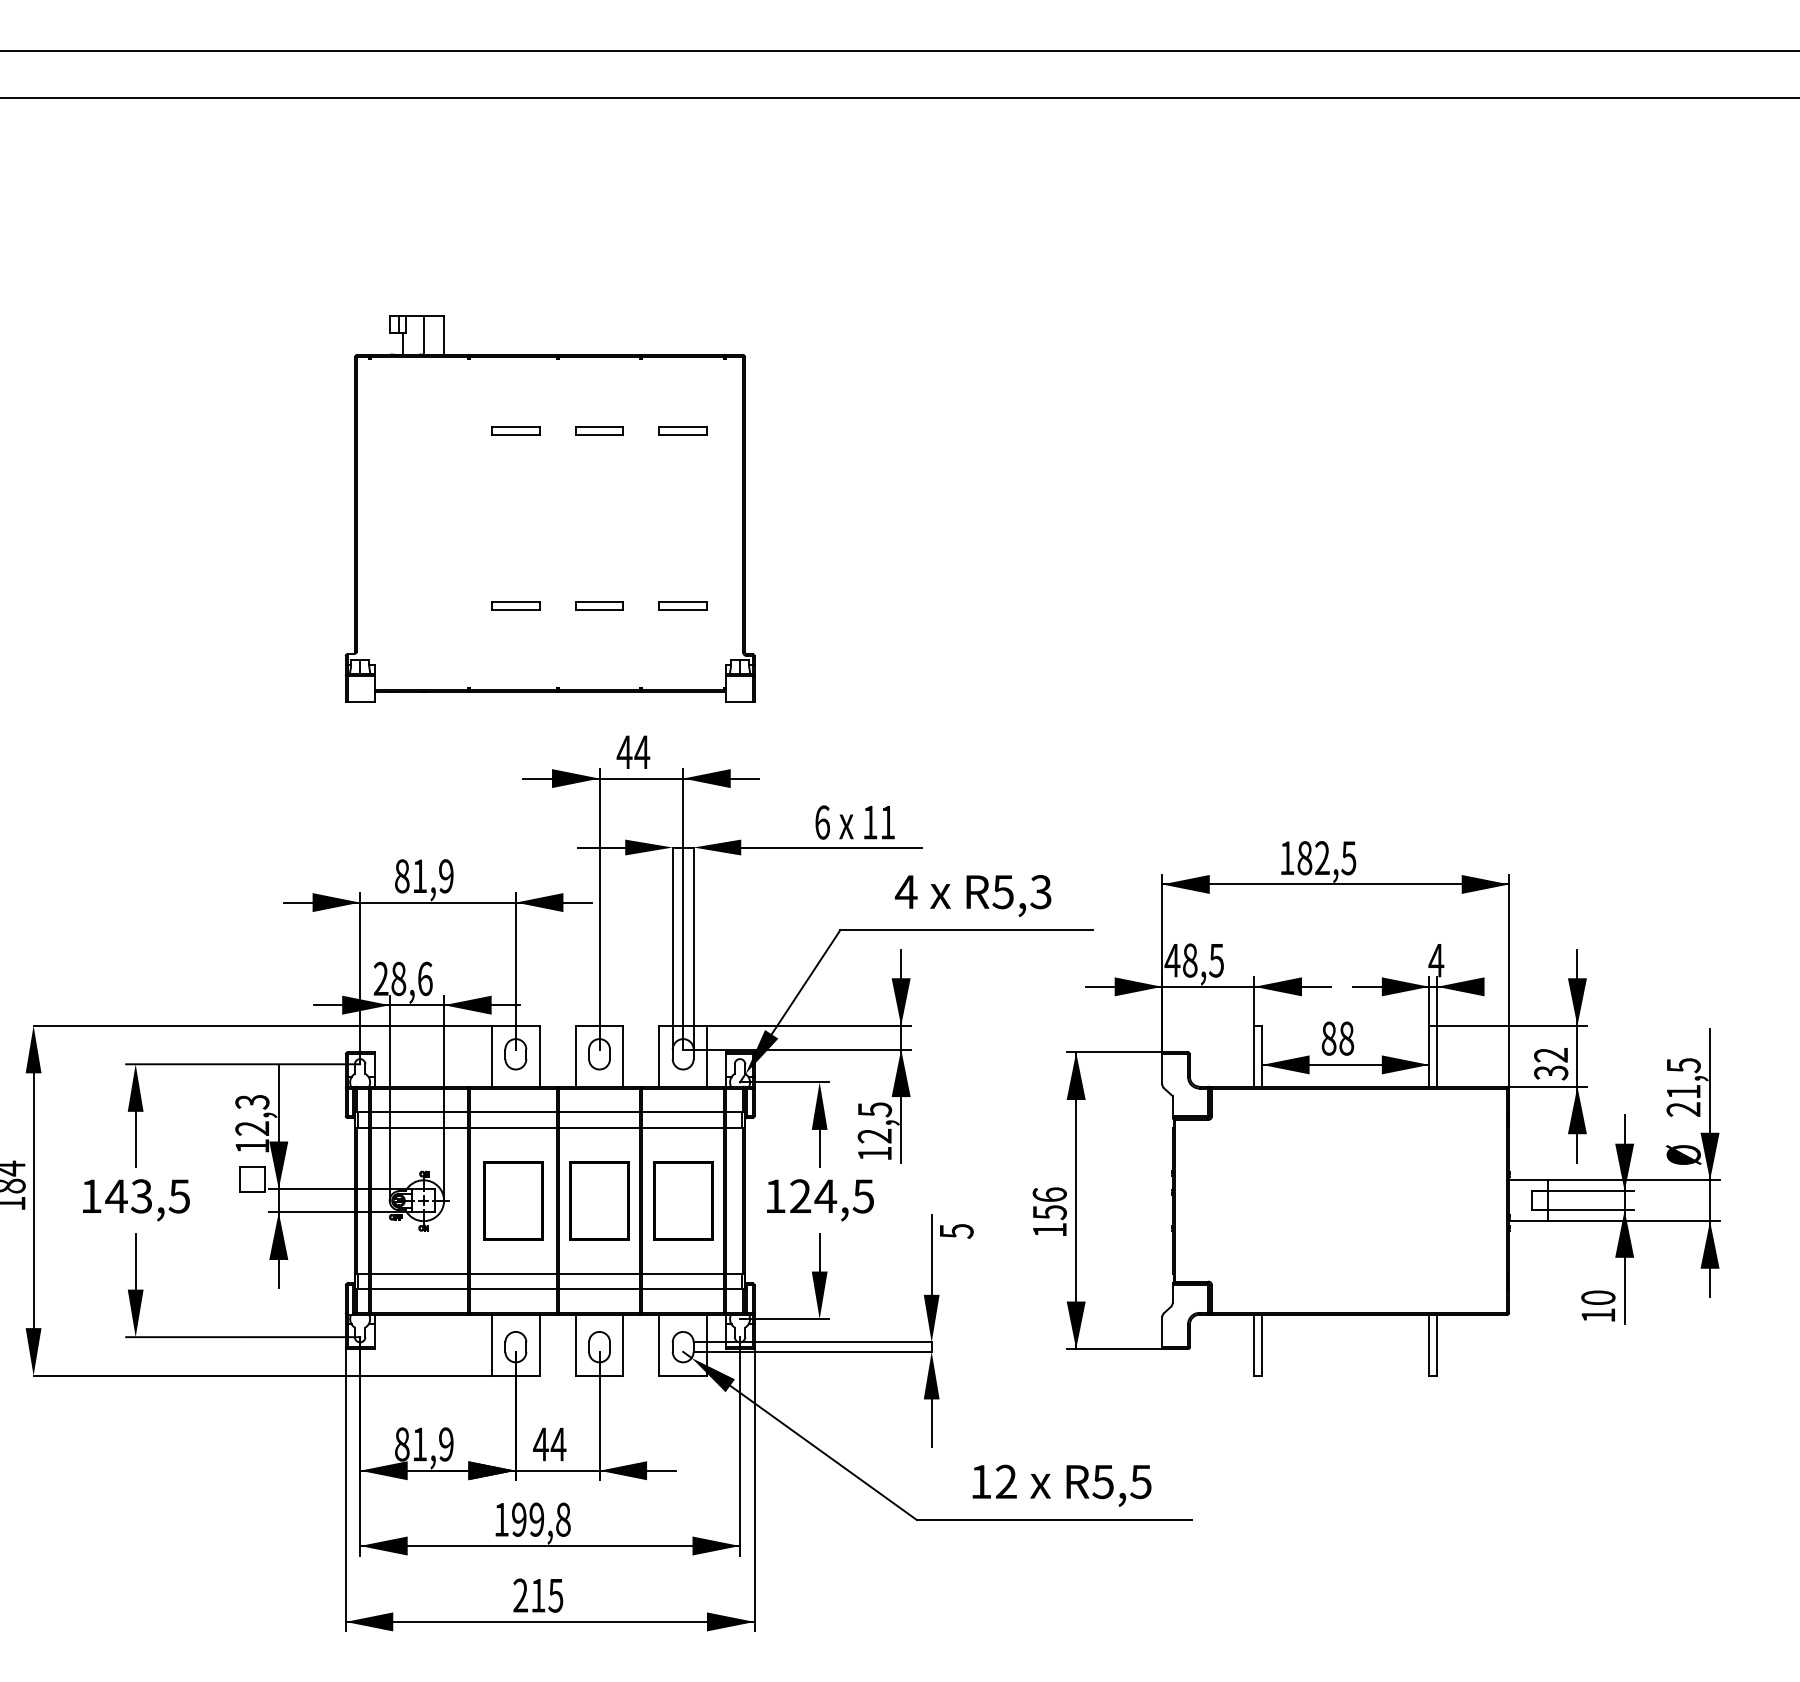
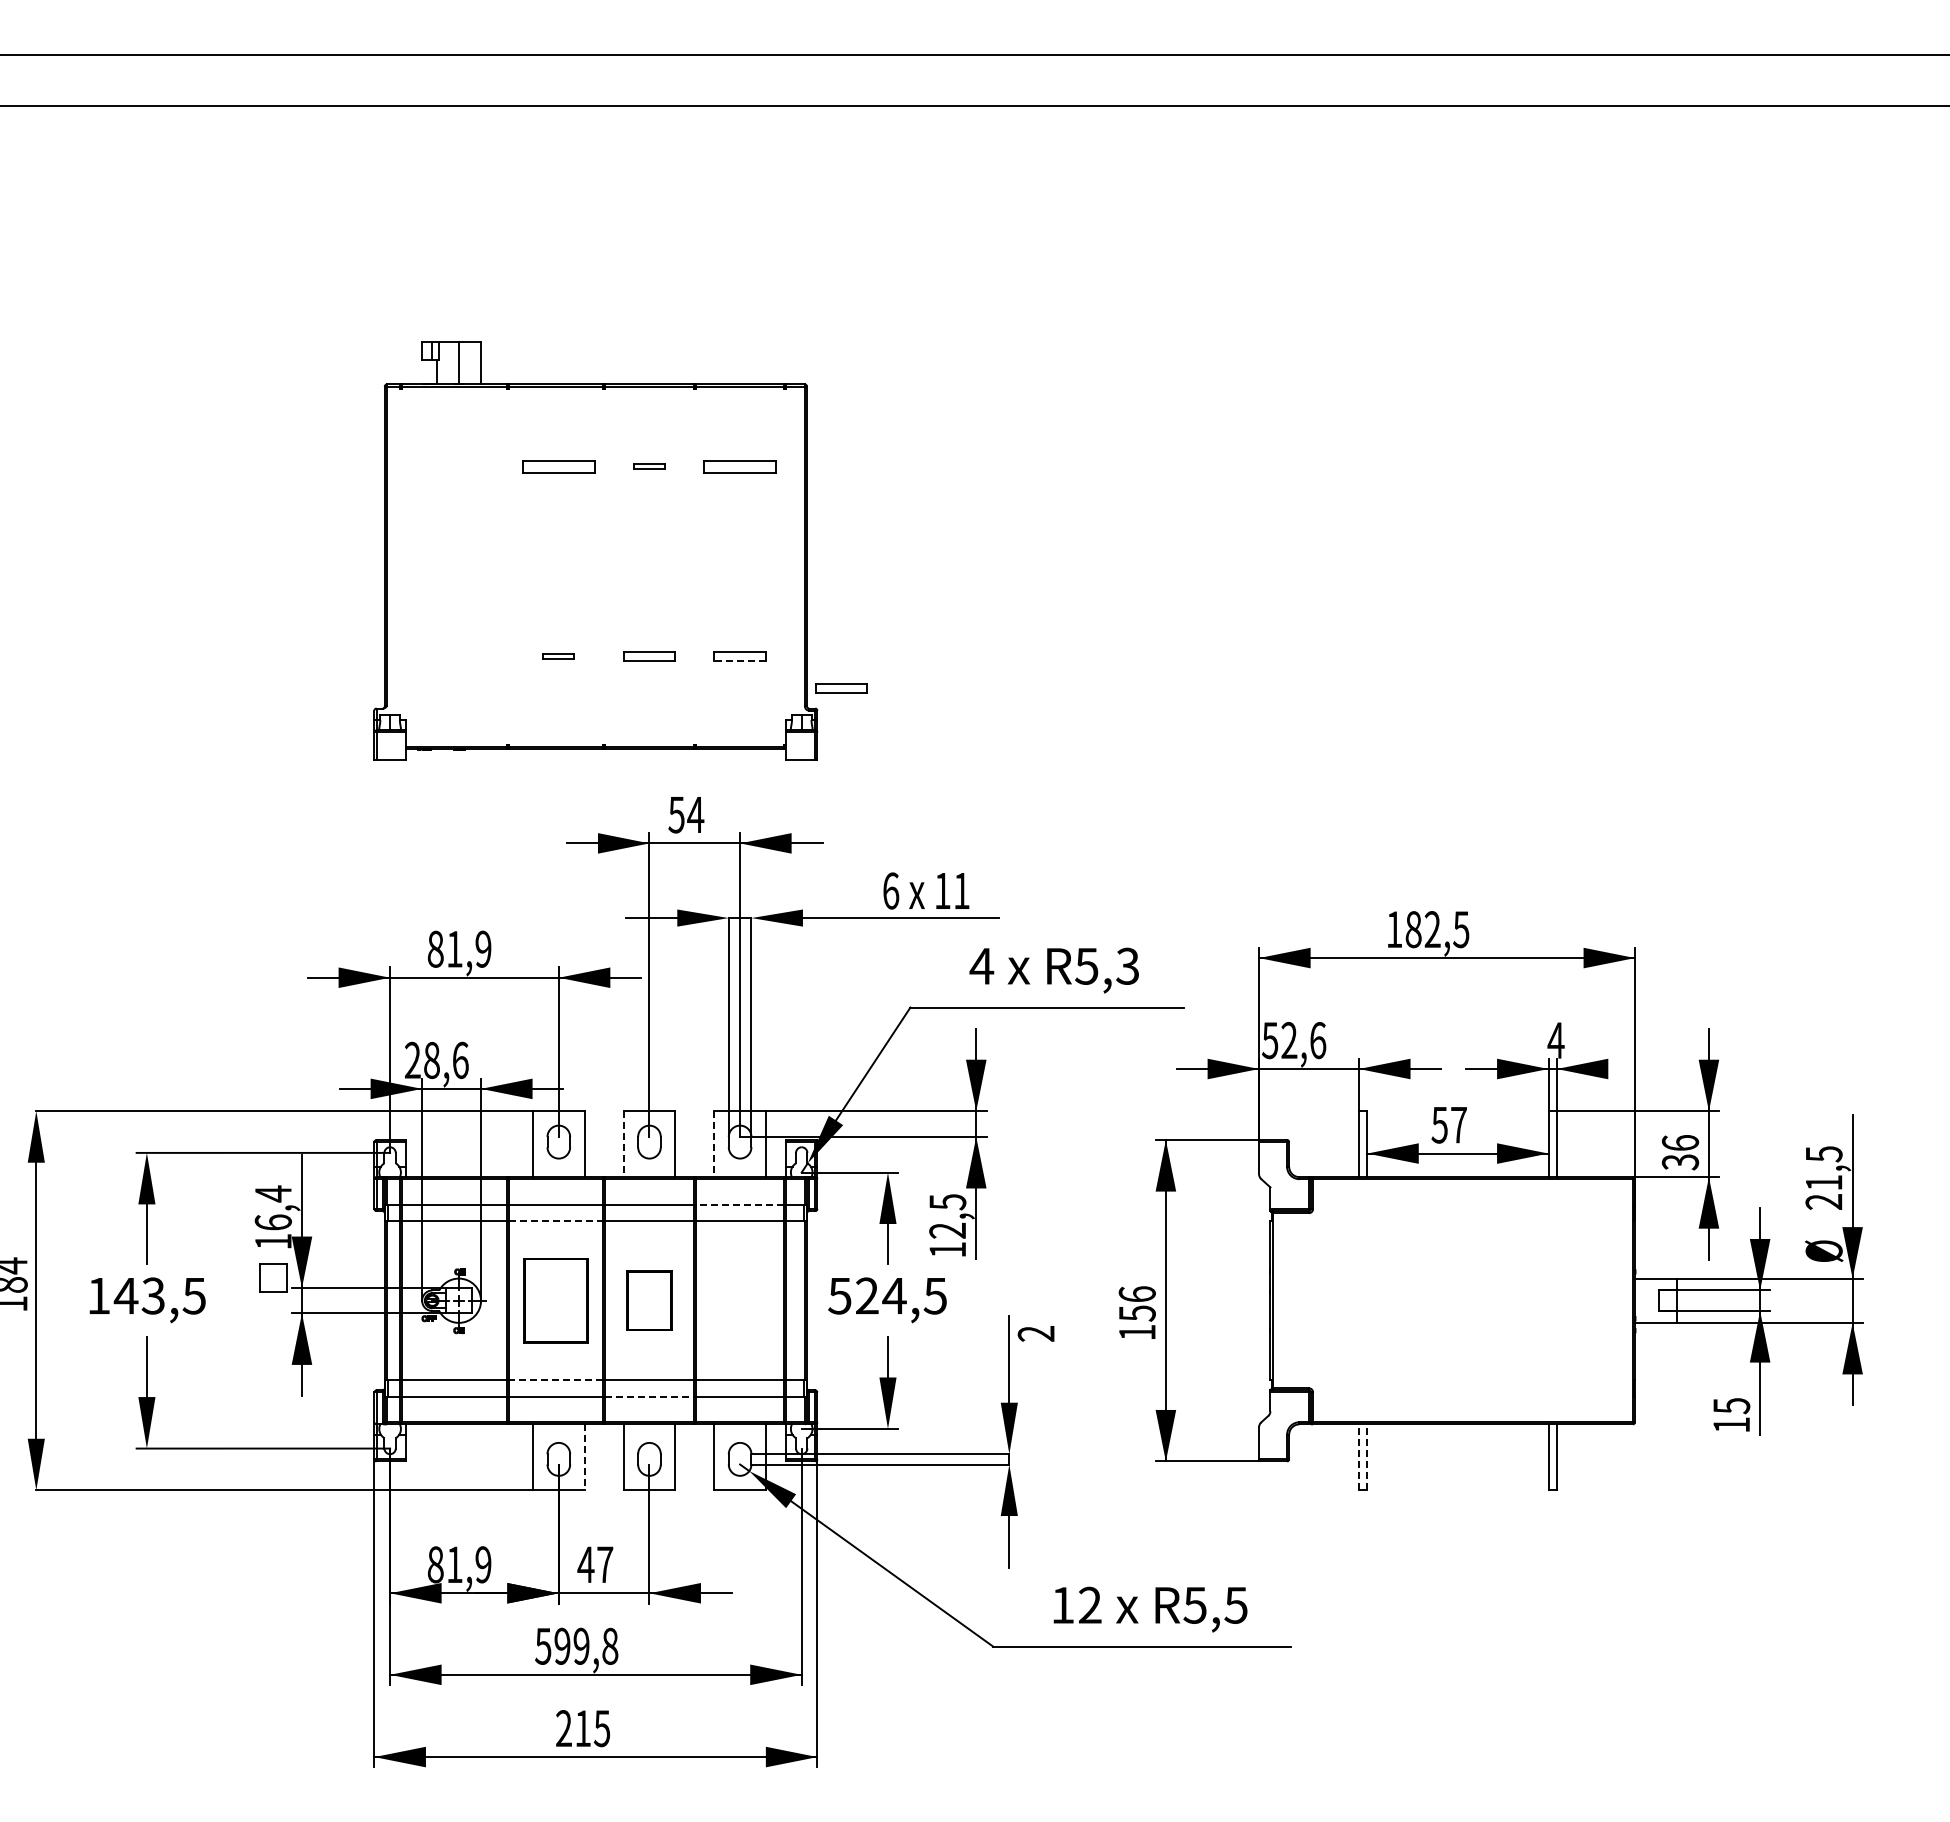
part: (515, 430) -> (558, 466), size x1.4
part: (599, 430) -> (649, 466), size x0.6
part: (682, 430) -> (739, 466), size x1.4
part: (515, 606) -> (558, 656), size x0.6
line: (683, 609) -> (740, 660), solid -> dashed
part: (776, 635) -> (841, 688), added
text: (624, 752) -> (676, 815), 44 -> 54
text: (1193, 960) -> (1293, 1040), 48,5 -> 52,6
text: (1337, 1038) -> (1448, 1124), 88 -> 57
text: (1551, 1054) -> (1680, 1142), 32 -> 36
line: (575, 1056) -> (623, 1144), solid -> dashed
line: (659, 1056) -> (714, 1144), solid -> dashed
line: (682, 1111) -> (739, 1204), solid -> dashed
text: (251, 1114) -> (272, 1207), 12,3 -> 16,4
line: (513, 1127) -> (556, 1221), solid -> dashed
text: (774, 1196) -> (839, 1296), 124,5 -> 524,5
part: (599, 1200) -> (649, 1300), size x0.7
part: (682, 1200) -> (739, 1300), removed
text: (955, 1231) -> (1035, 1334), 5 -> 2
line: (513, 1274) -> (556, 1380), solid -> dashed
line: (599, 1289) -> (649, 1396), solid -> dashed
text: (1598, 1298) -> (1731, 1406), 10 -> 15
line: (539, 1345) -> (584, 1457), solid -> dashed
line: (1254, 1345) -> (1359, 1457), solid -> dashed
line: (1262, 1345) -> (1367, 1457), solid -> dashed
text: (558, 1444) -> (604, 1564), 44 -> 47
text: (501, 1519) -> (543, 1646), 199,8 -> 599,8

